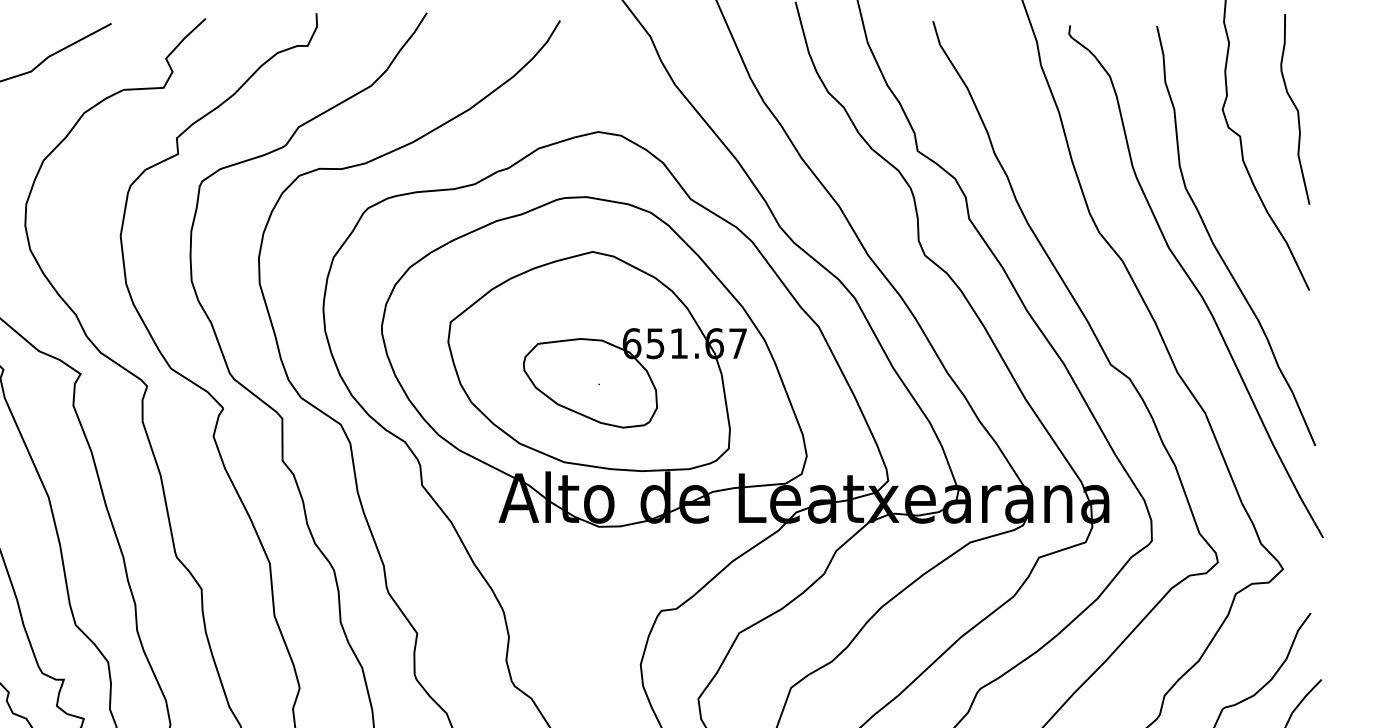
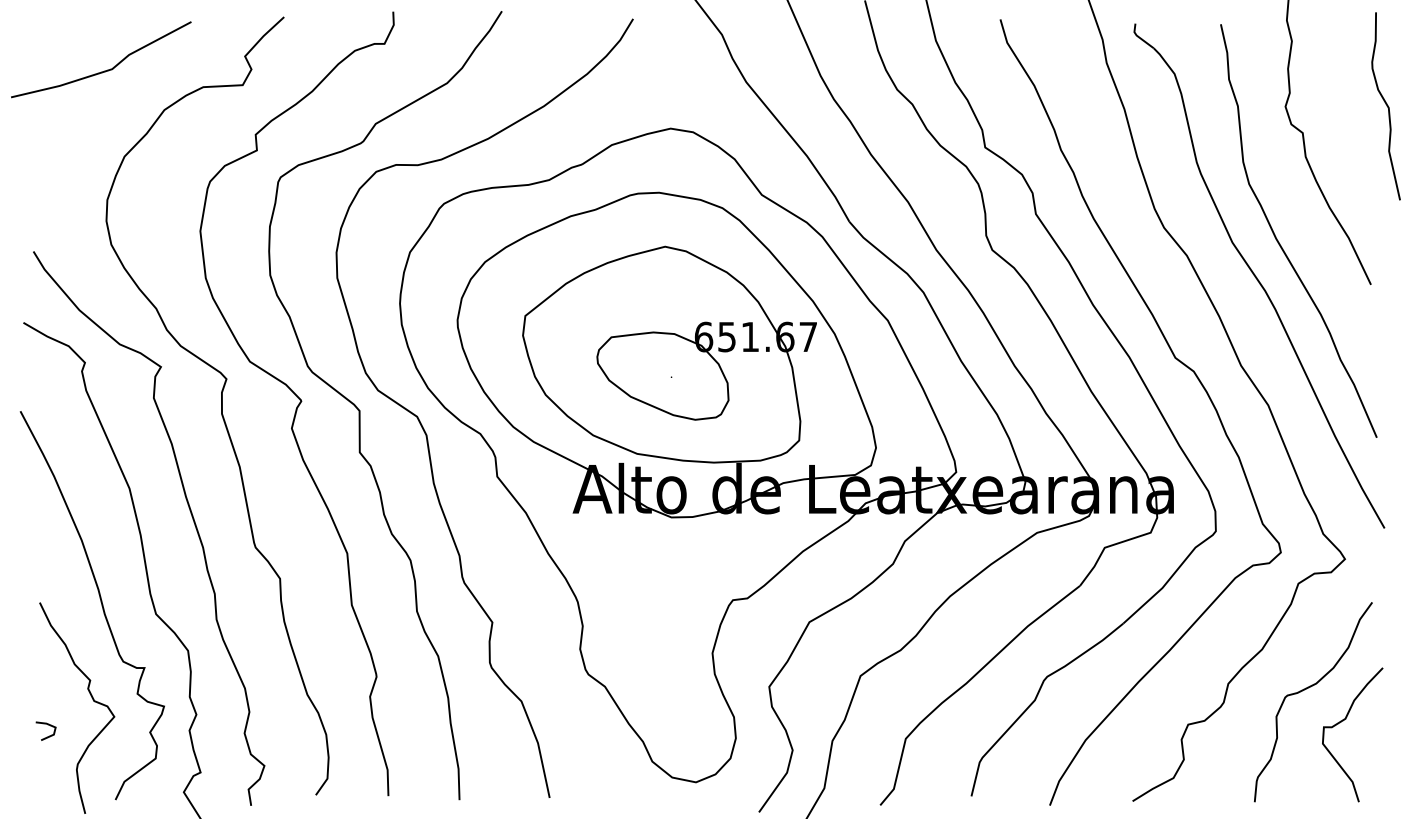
curve: (1295, 109) -> (1386, 106), moved

